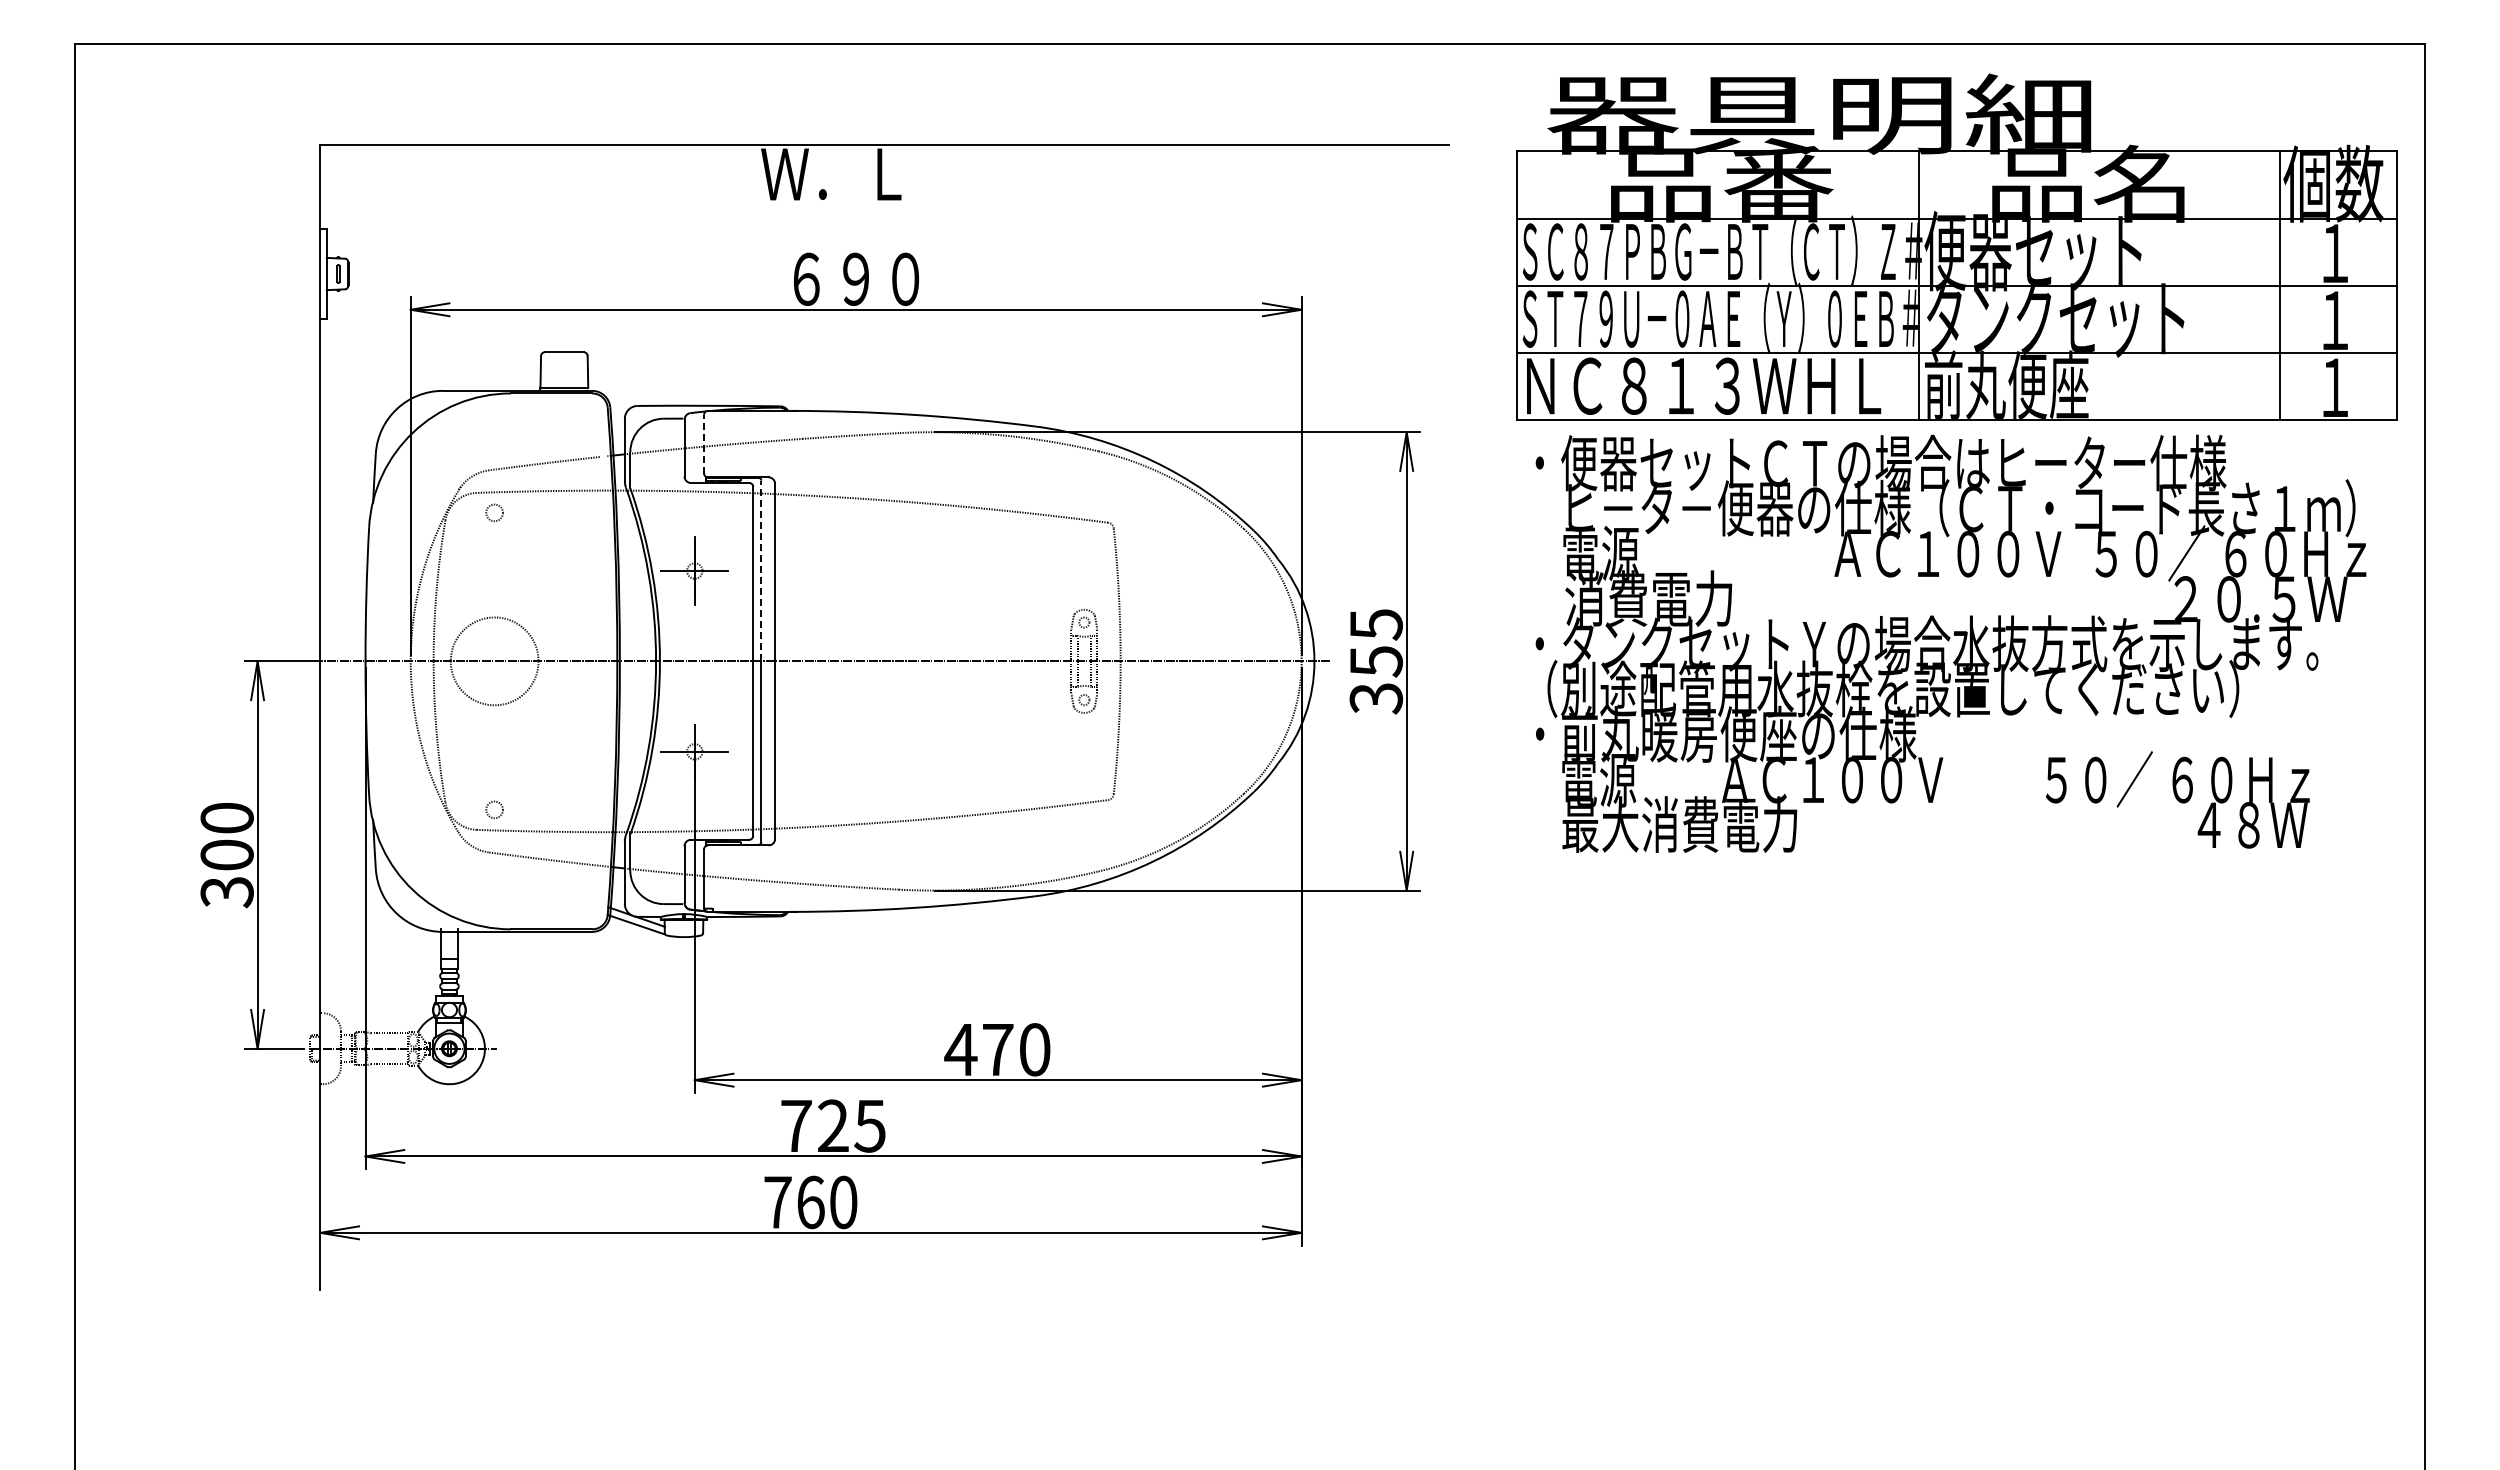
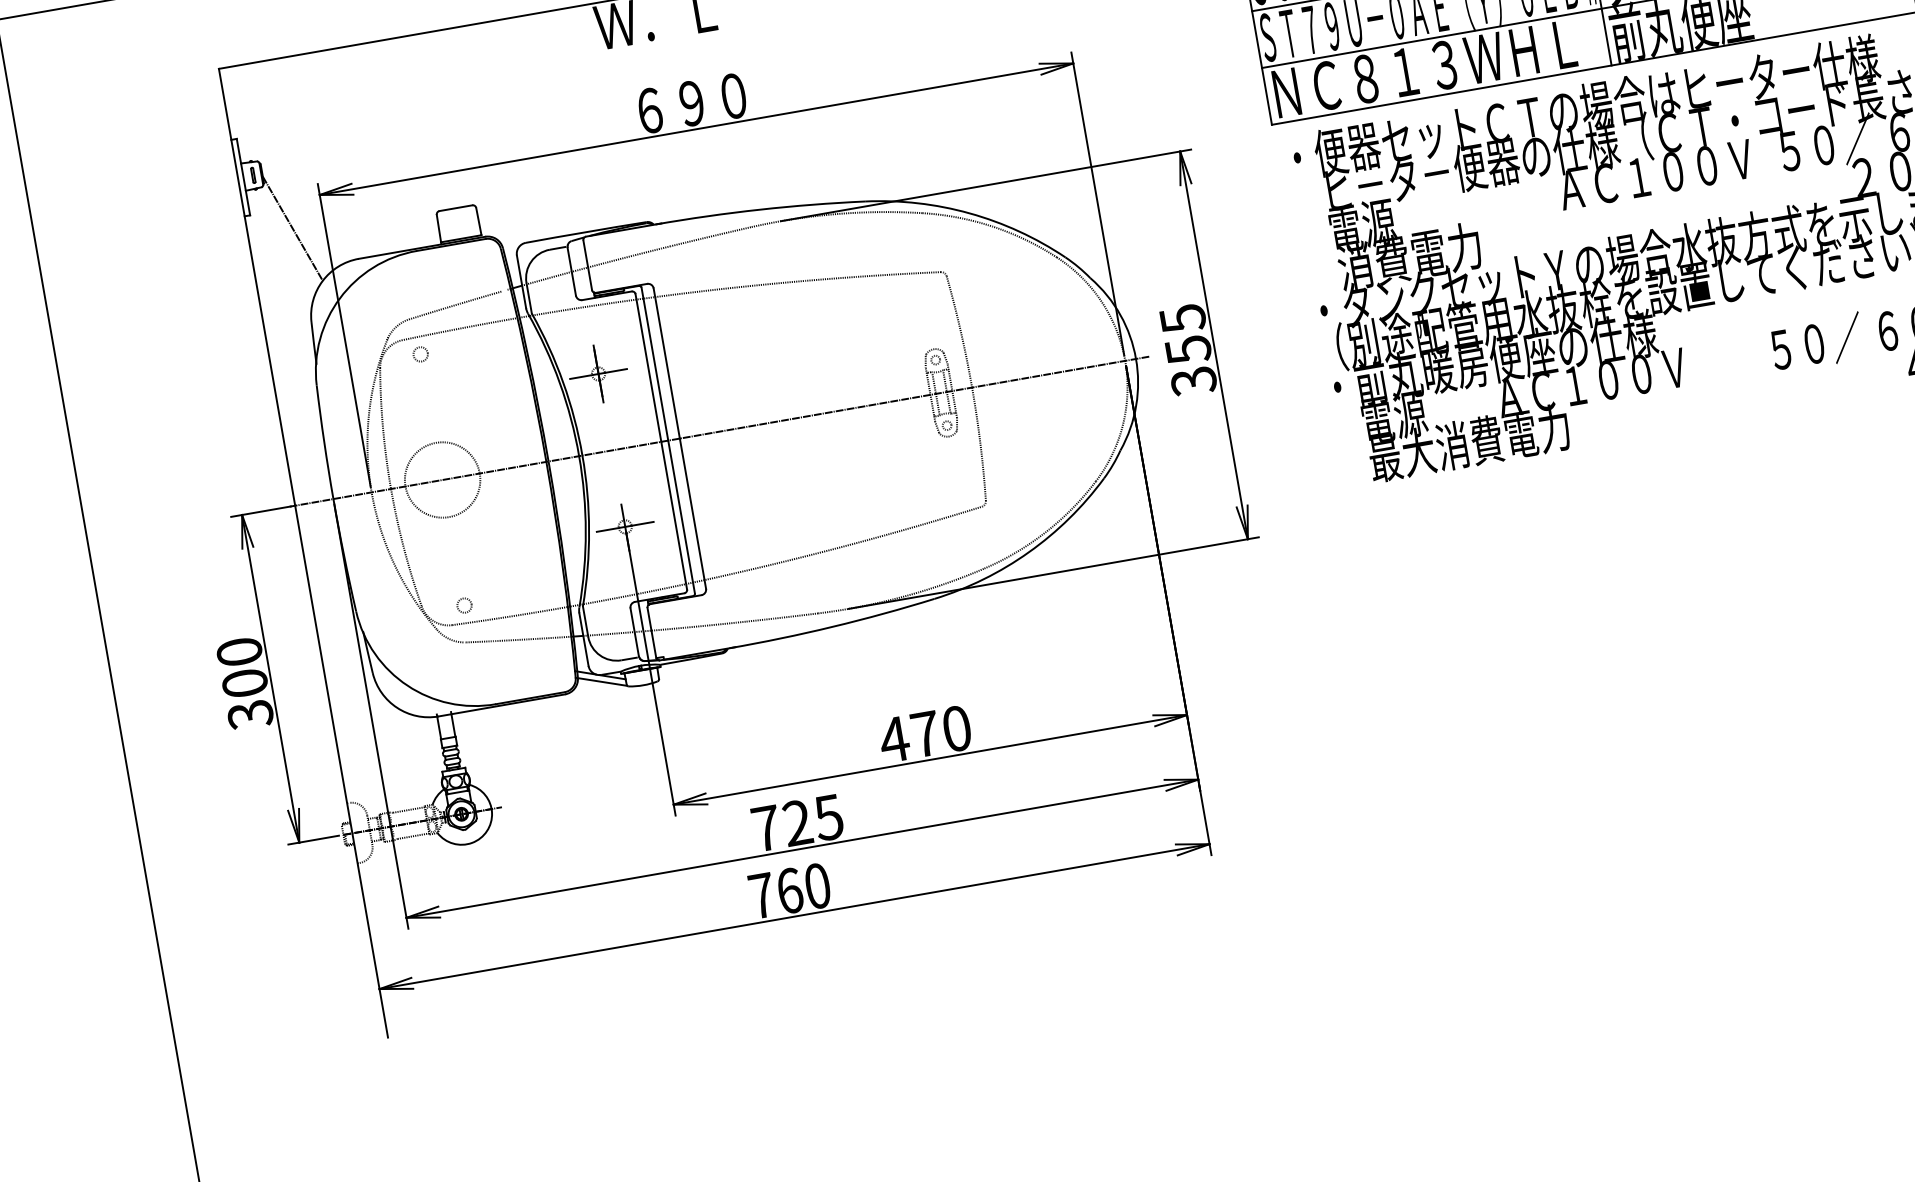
line: (373, 342) -> (293, 228), added
line: (704, 443) -> (587, 264), dashed -> solid
line: (761, 570) -> (654, 363), dashed -> solid

